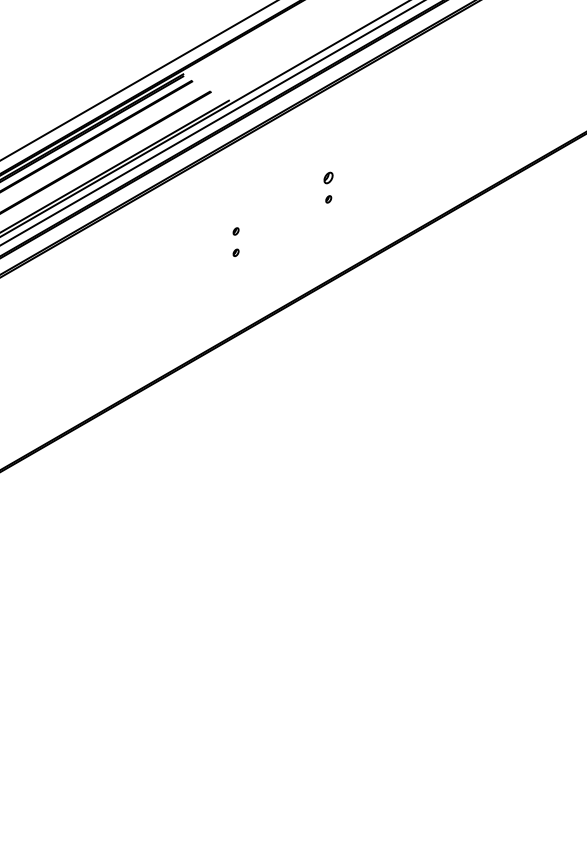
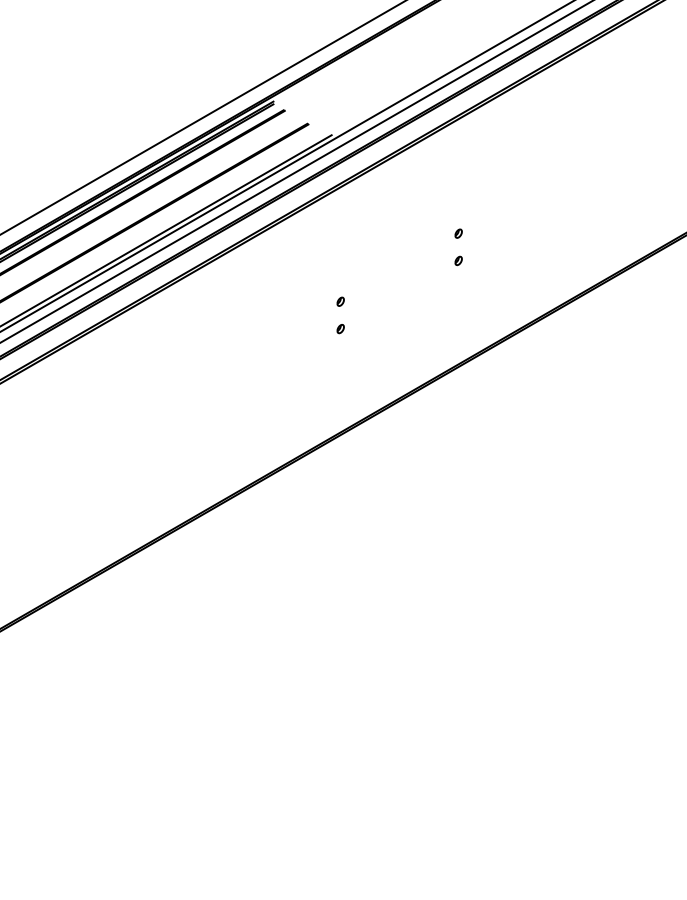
part: (328, 177) -> (458, 233), size x0.62

